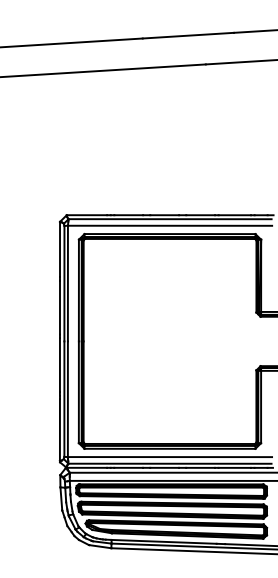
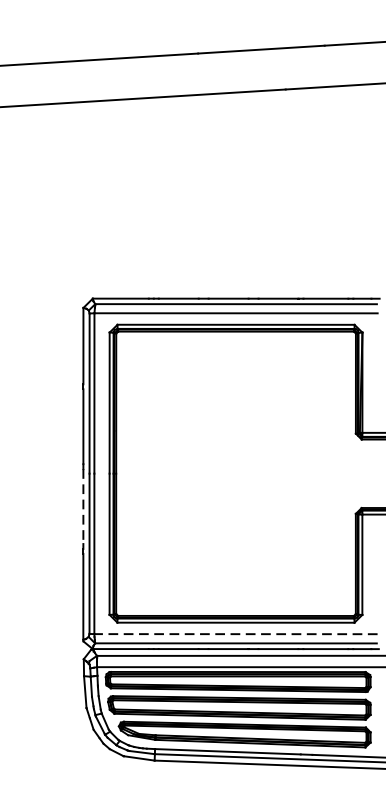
line: (59, 365) -> (82, 507), solid -> dashed
line: (169, 457) -> (235, 634), solid -> dashed

